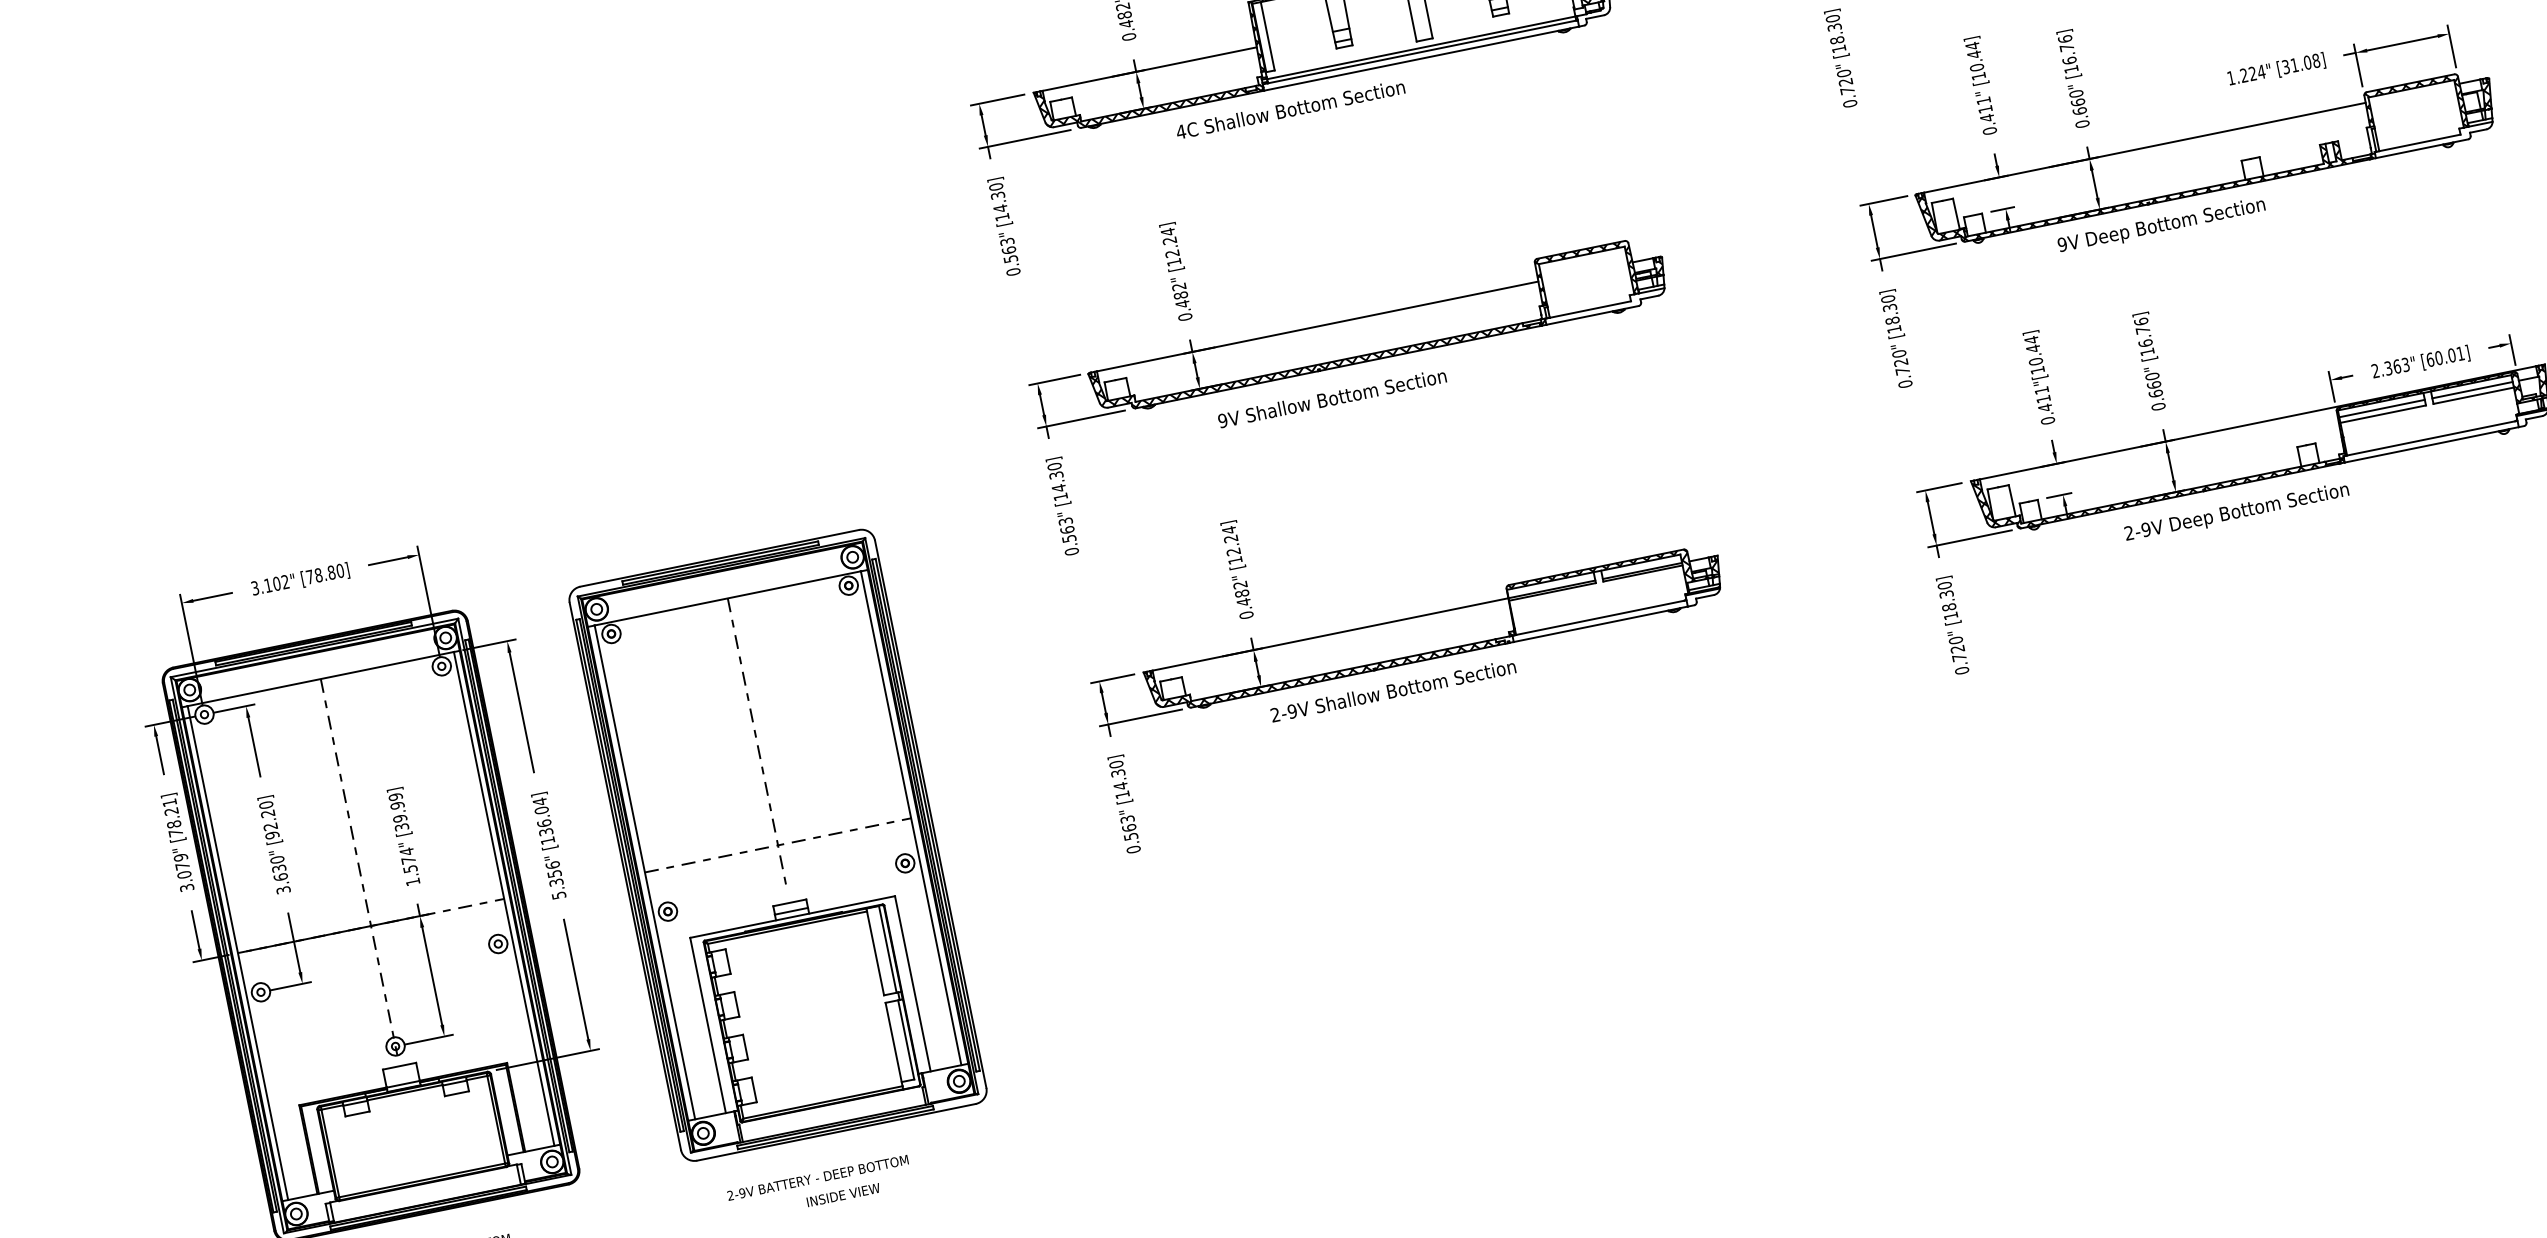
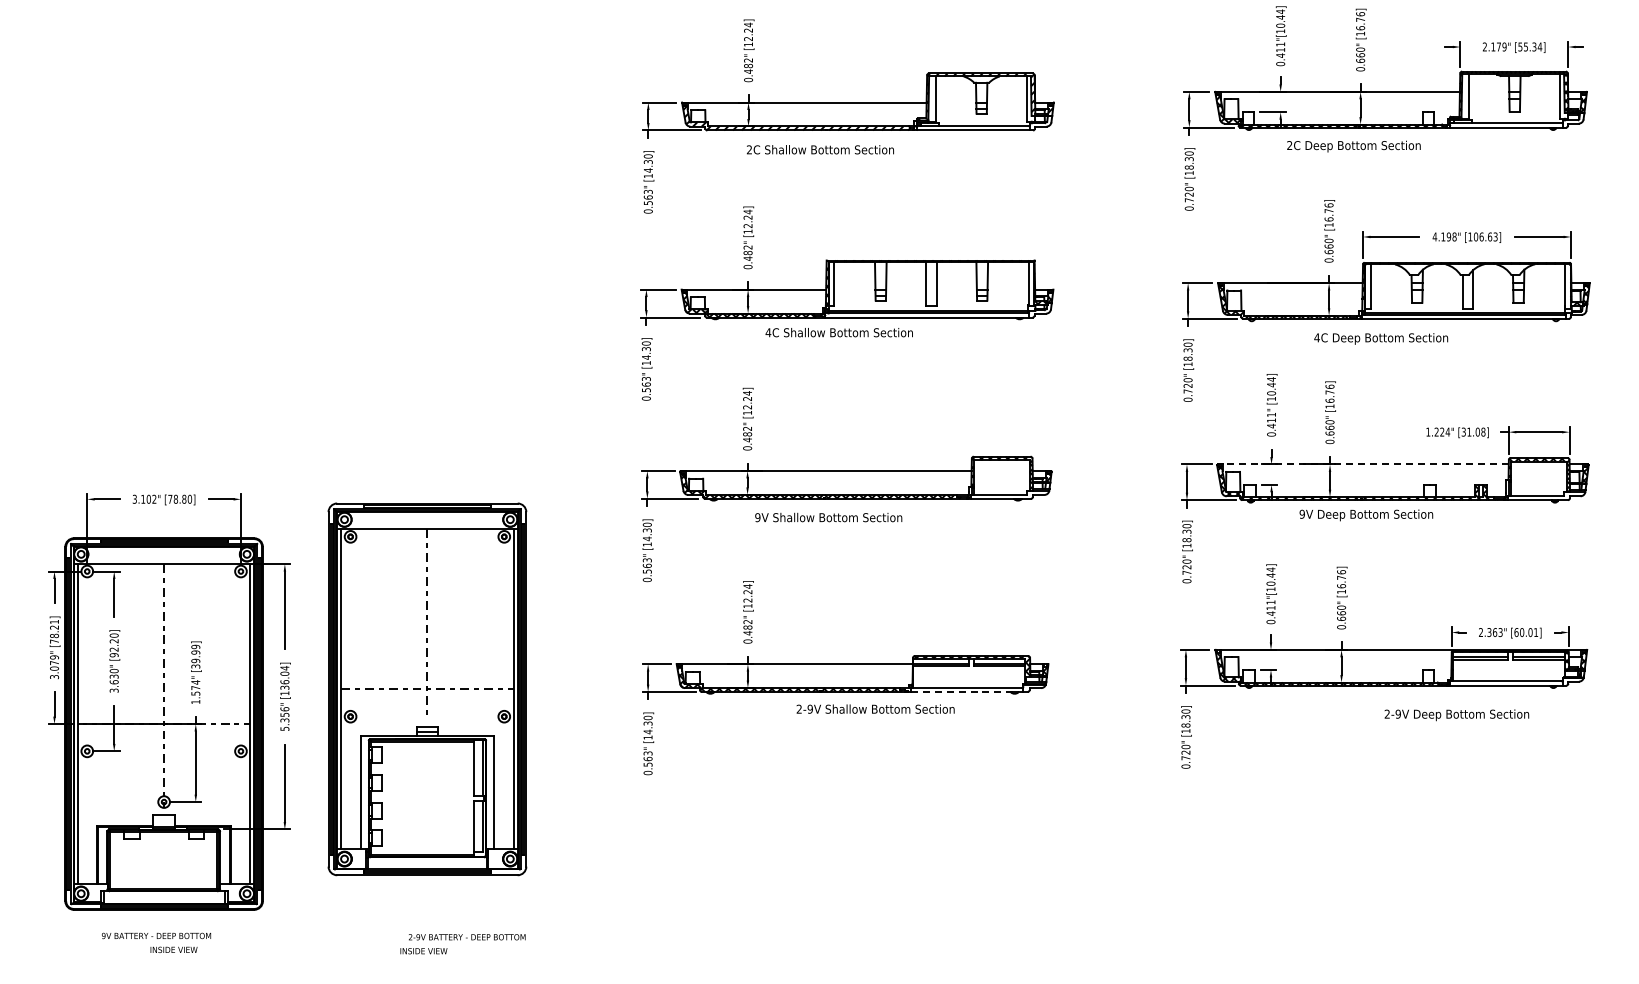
line: (2144, 147) -> (1365, 464), solid -> dashed
text: (2236, 513) -> (1456, 715), moved
line: (1601, 624) -> (967, 692), solid -> dashed
text: (1392, 689) -> (875, 708), moved
part: (778, 845) -> (427, 689), moved
text: (818, 1178) -> (467, 937), moved

